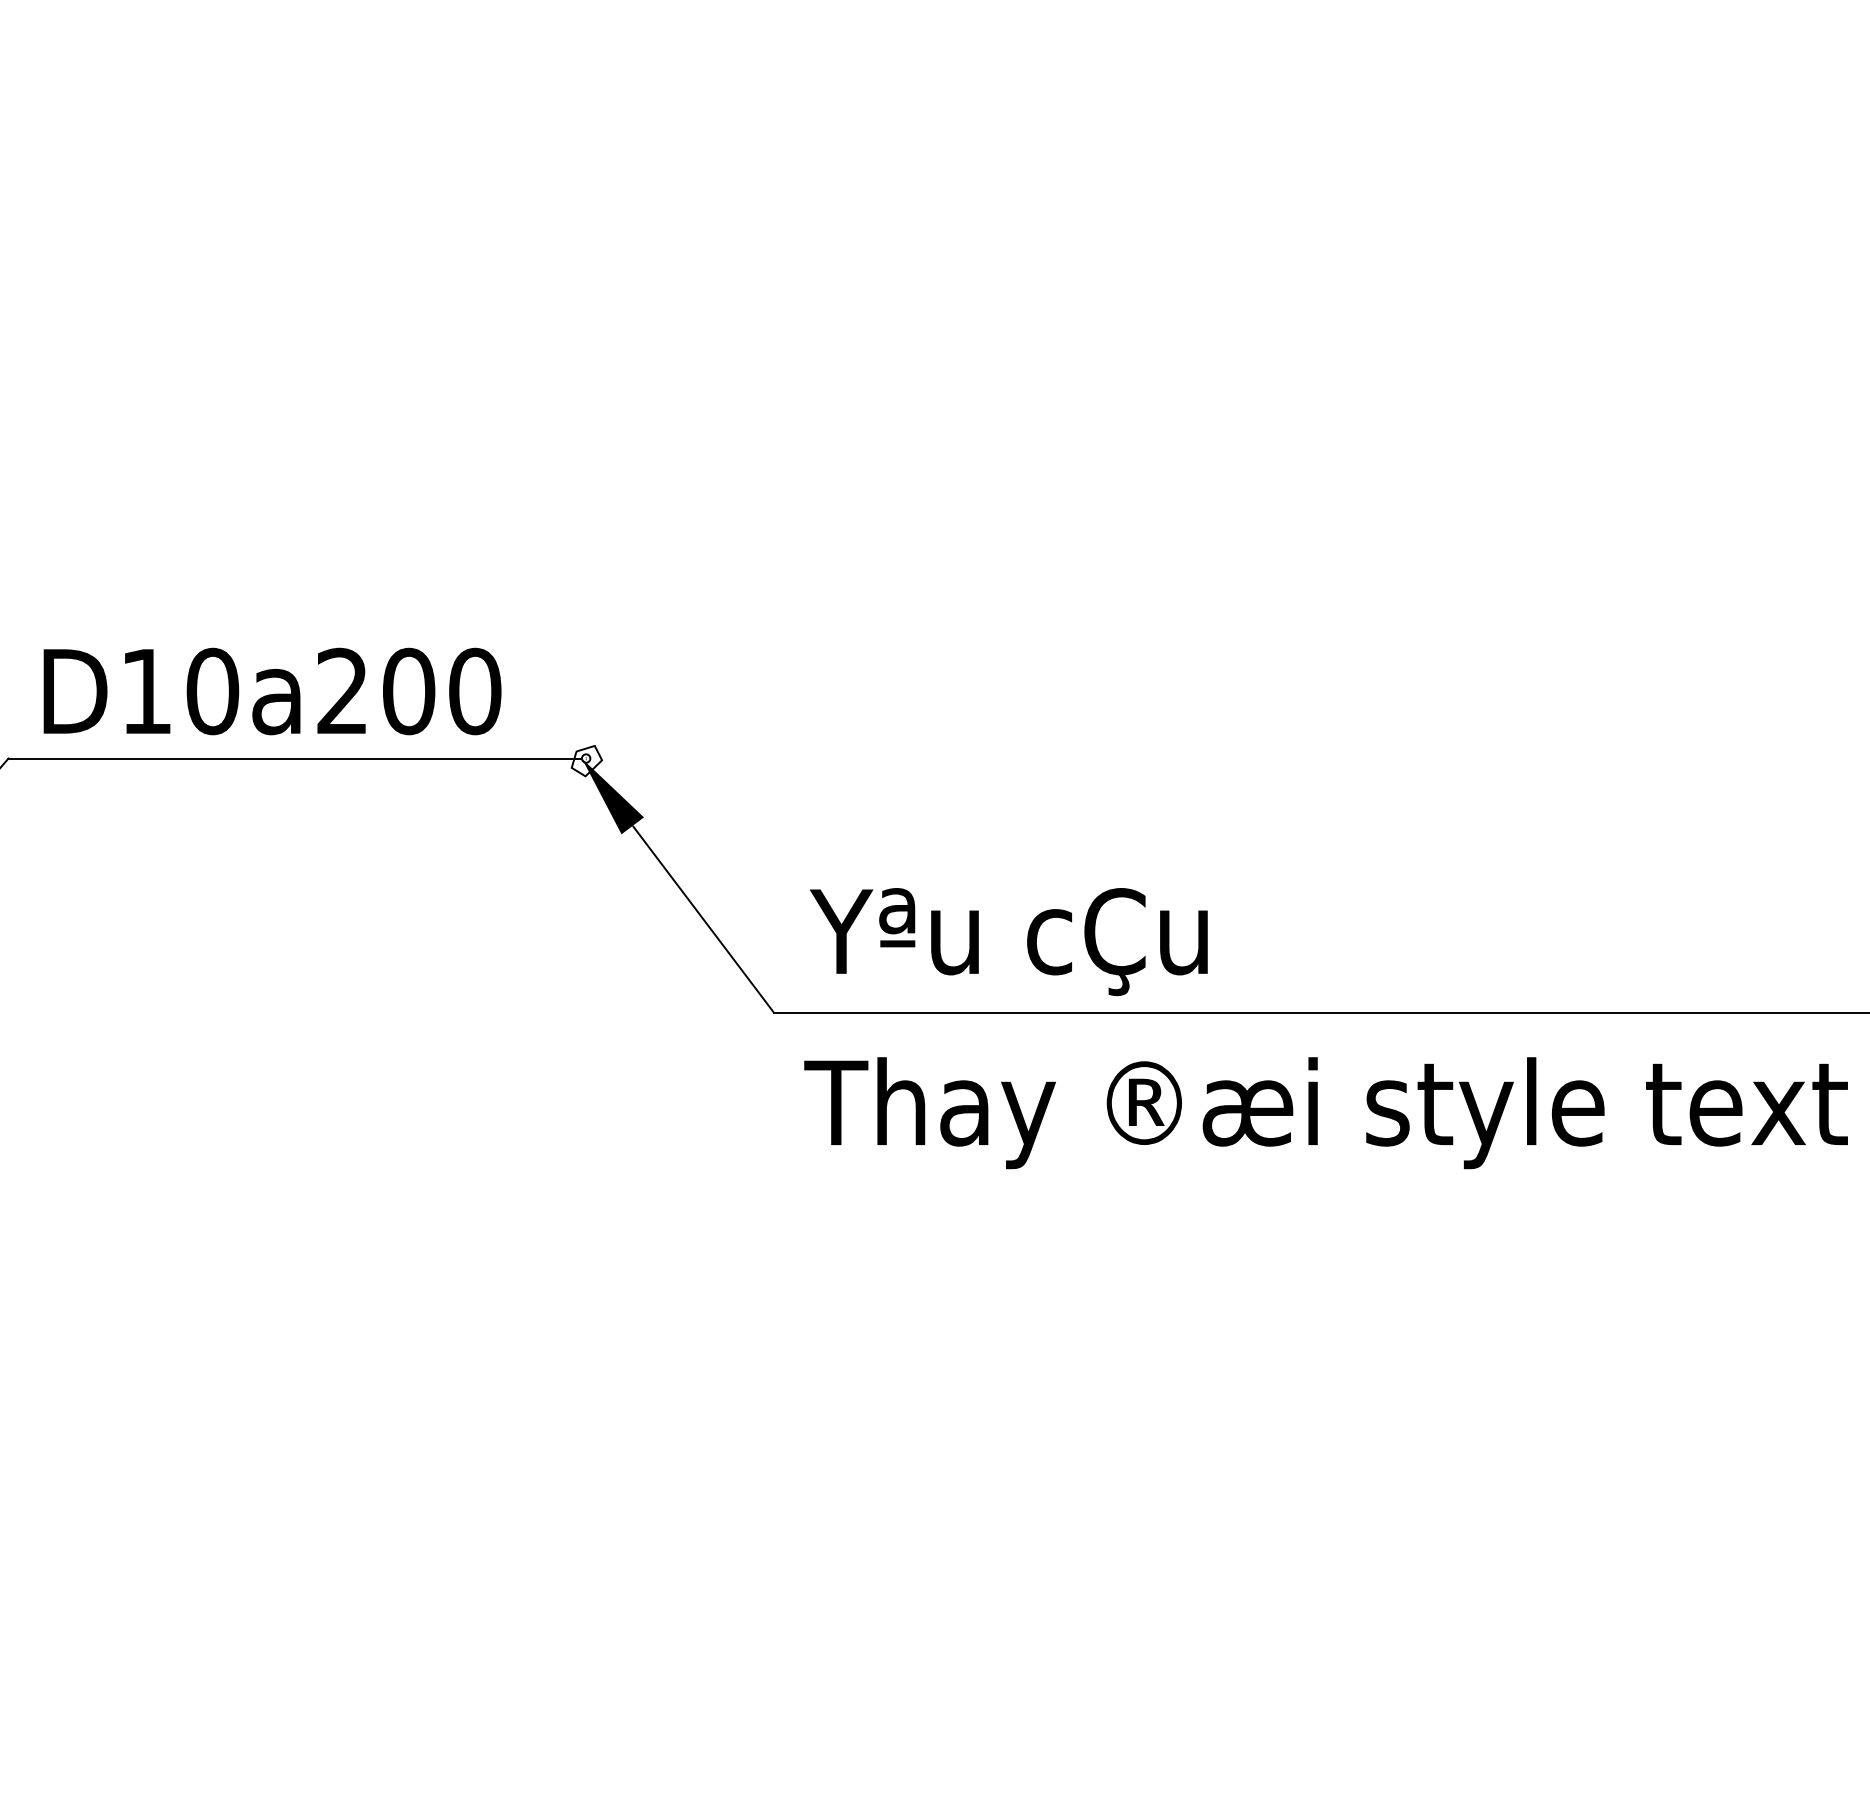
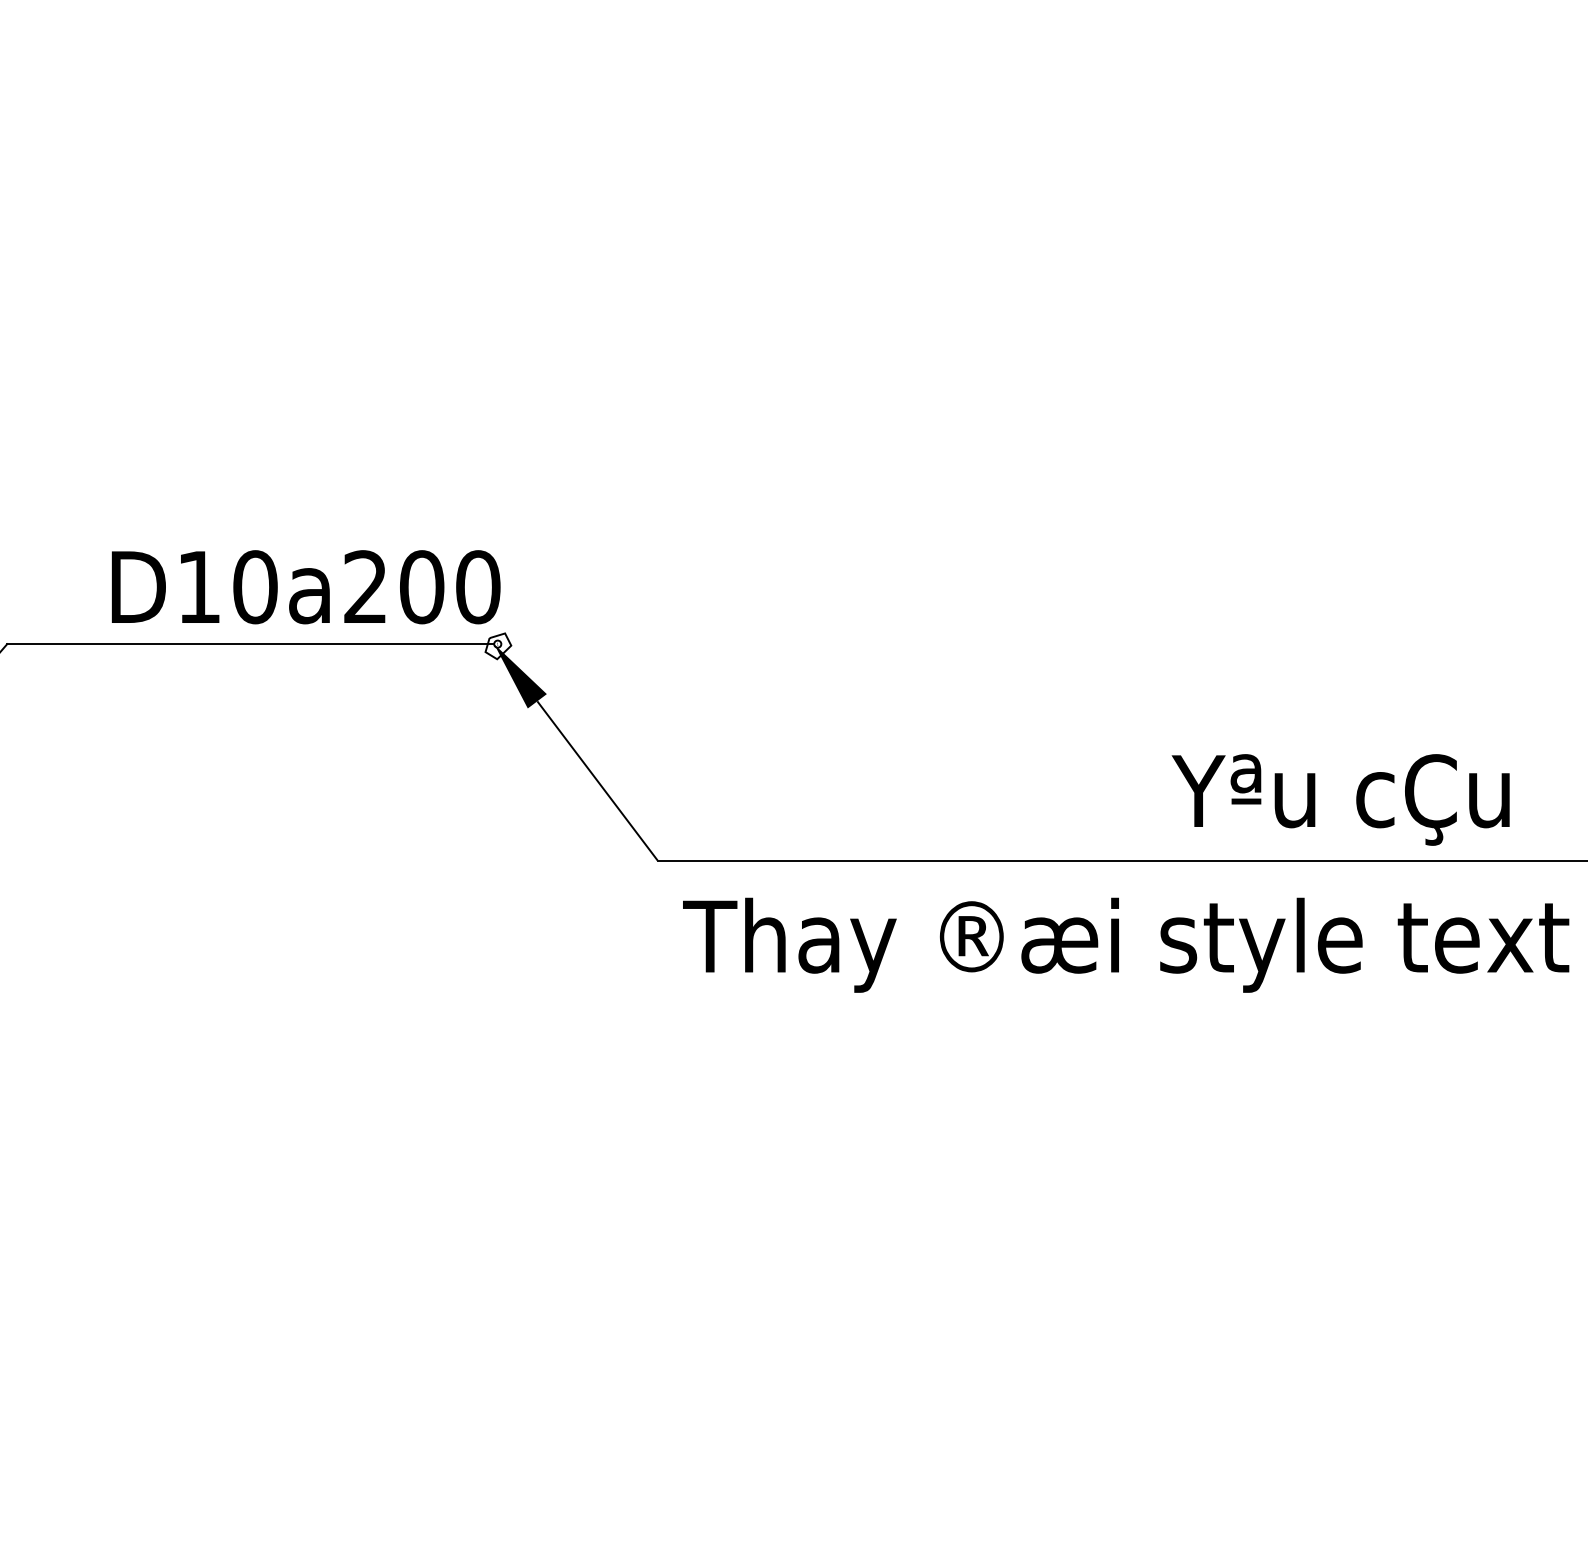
text: (272, 691) -> (306, 587), moved
text: (1008, 942) -> (1340, 800), moved

